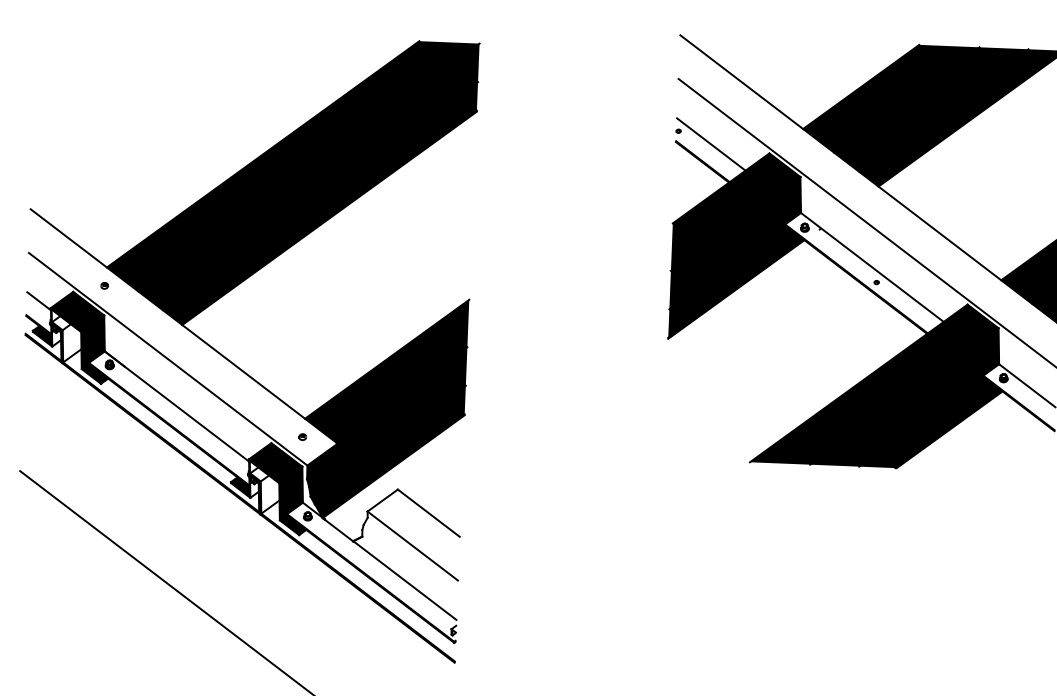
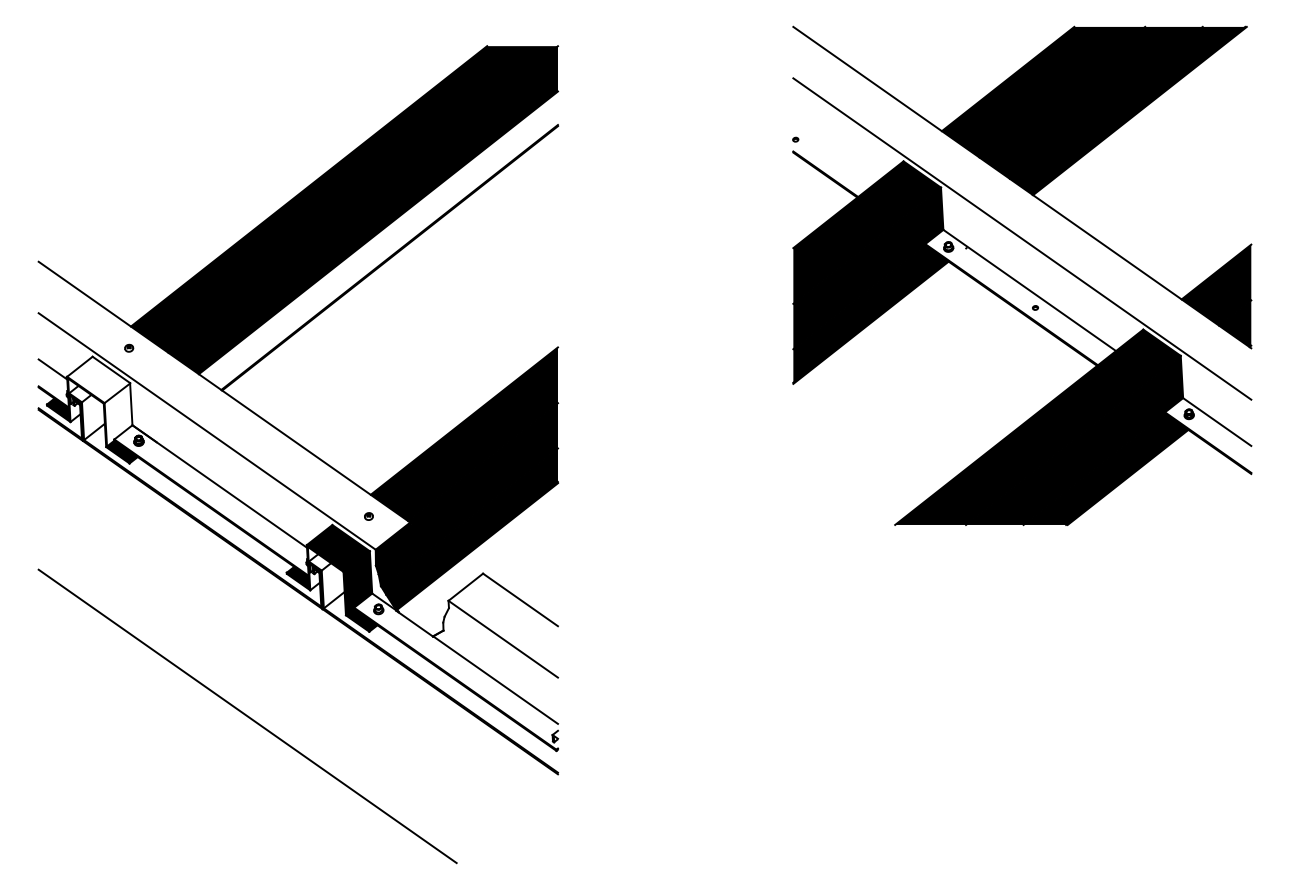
line: (711, 144) -> (834, 153), removed
fill: (319, 202) -> (377, 240), removed
fill: (77, 330) -> (99, 401), removed

